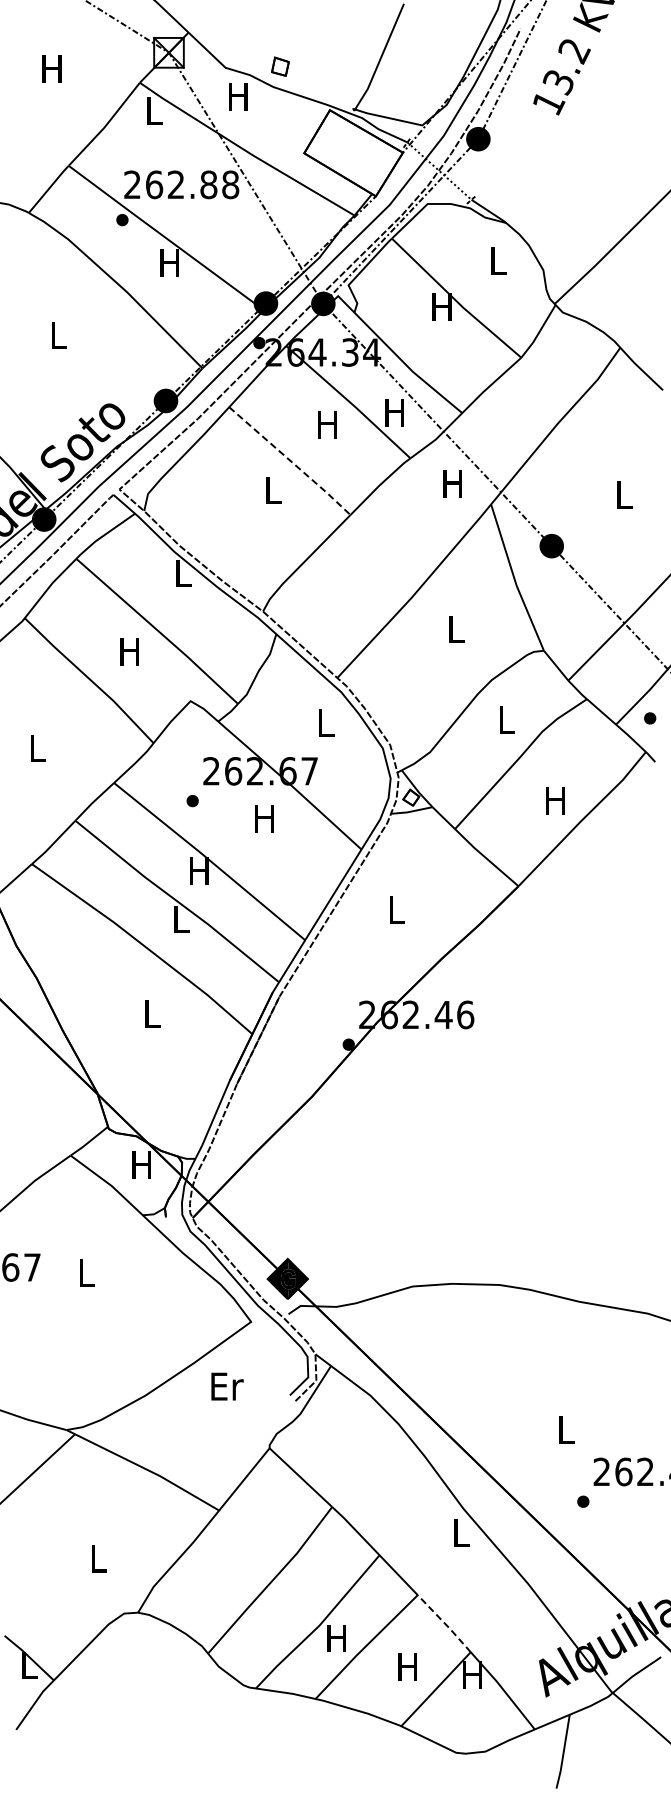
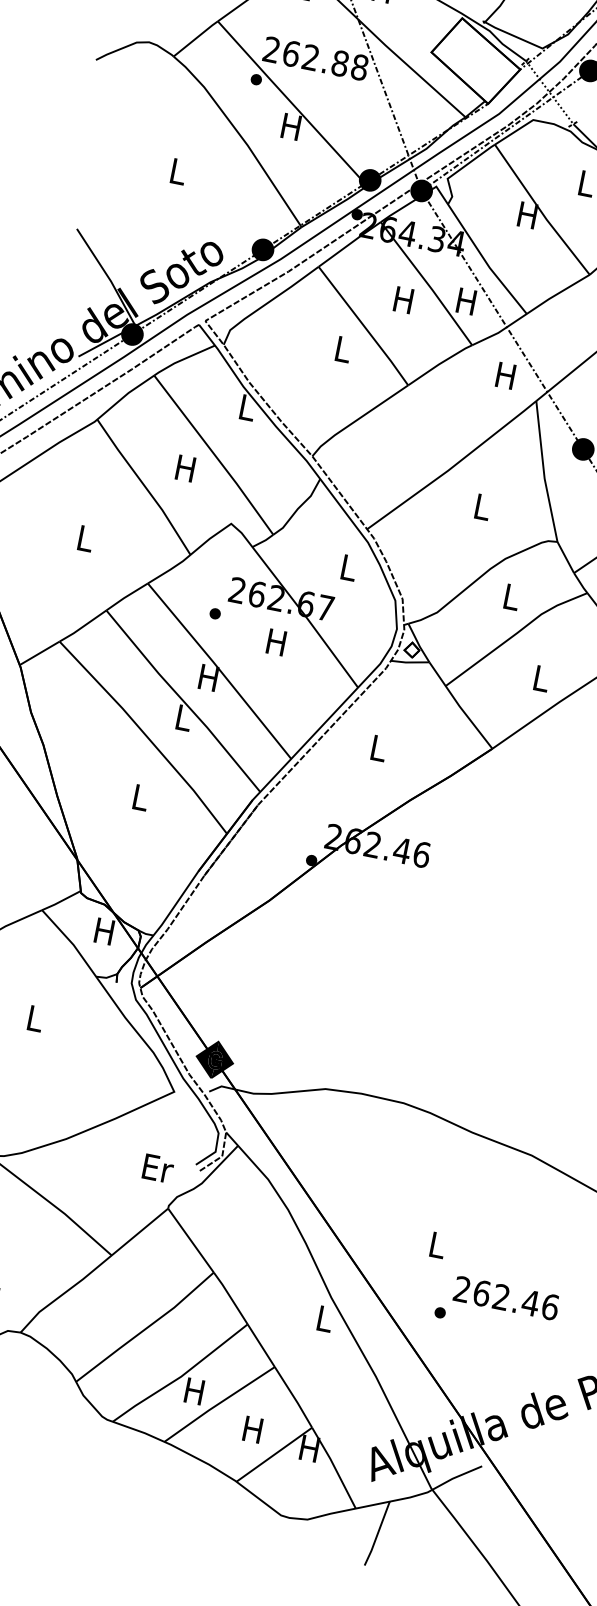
line: (291, 461) -> (364, 326), dashed -> solid
text: (555, 800) -> (540, 678), H -> L
text: (227, 1386) -> (158, 1168), moved
line: (444, 1623) -> (293, 1397), dashed -> solid

